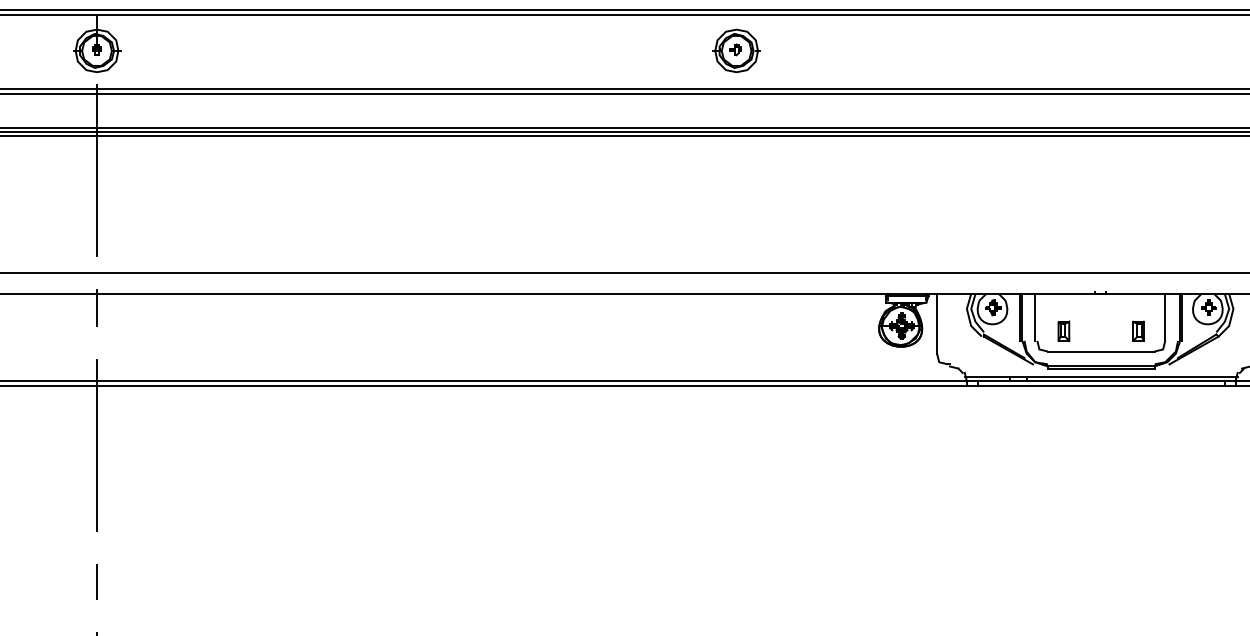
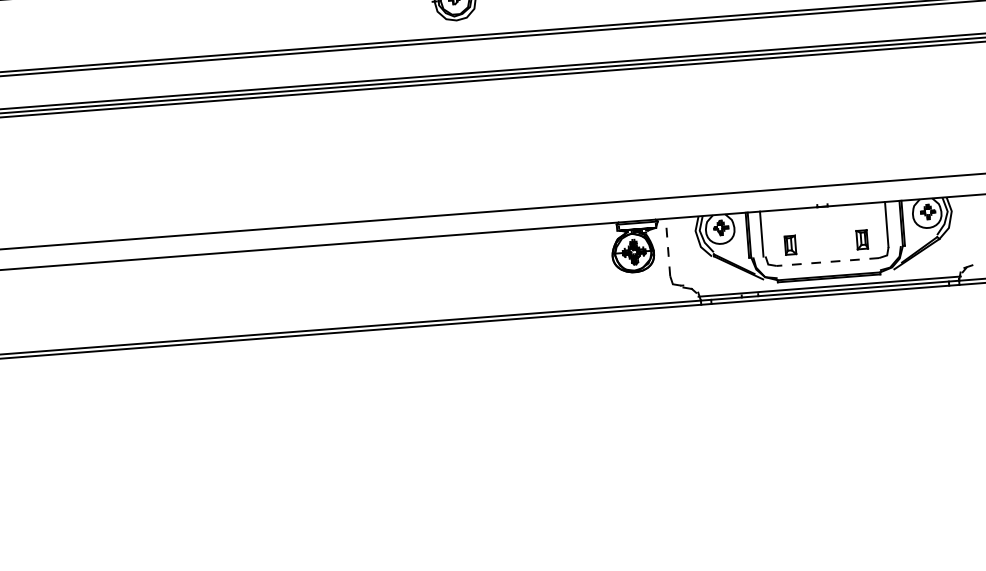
line: (937, 323) -> (668, 247), solid -> dashed
line: (1100, 351) -> (827, 262), solid -> dashed

